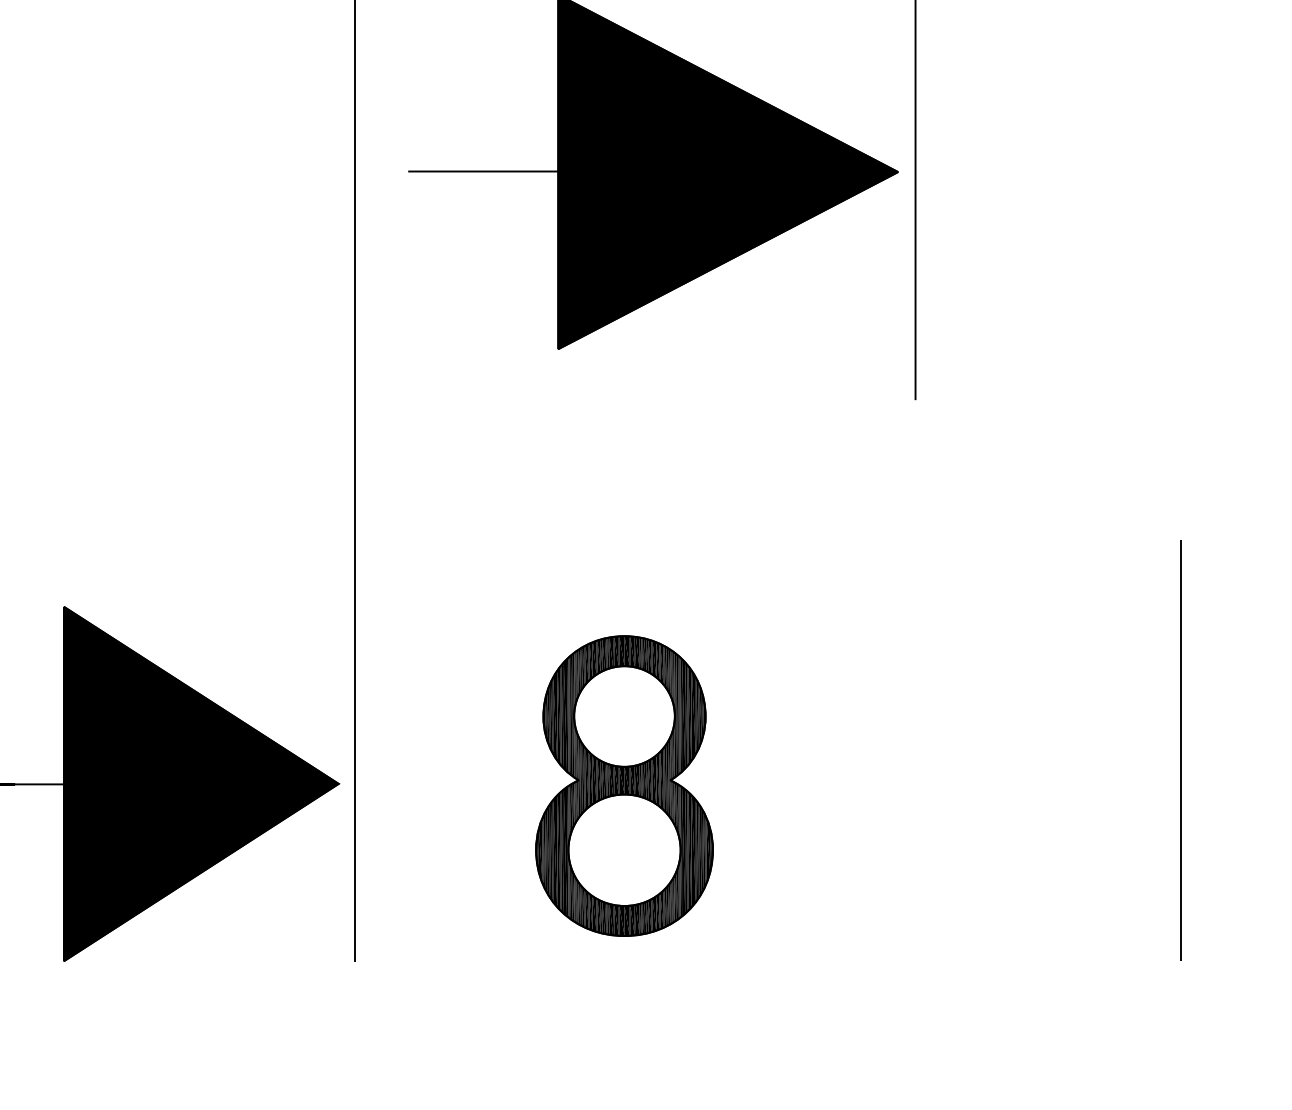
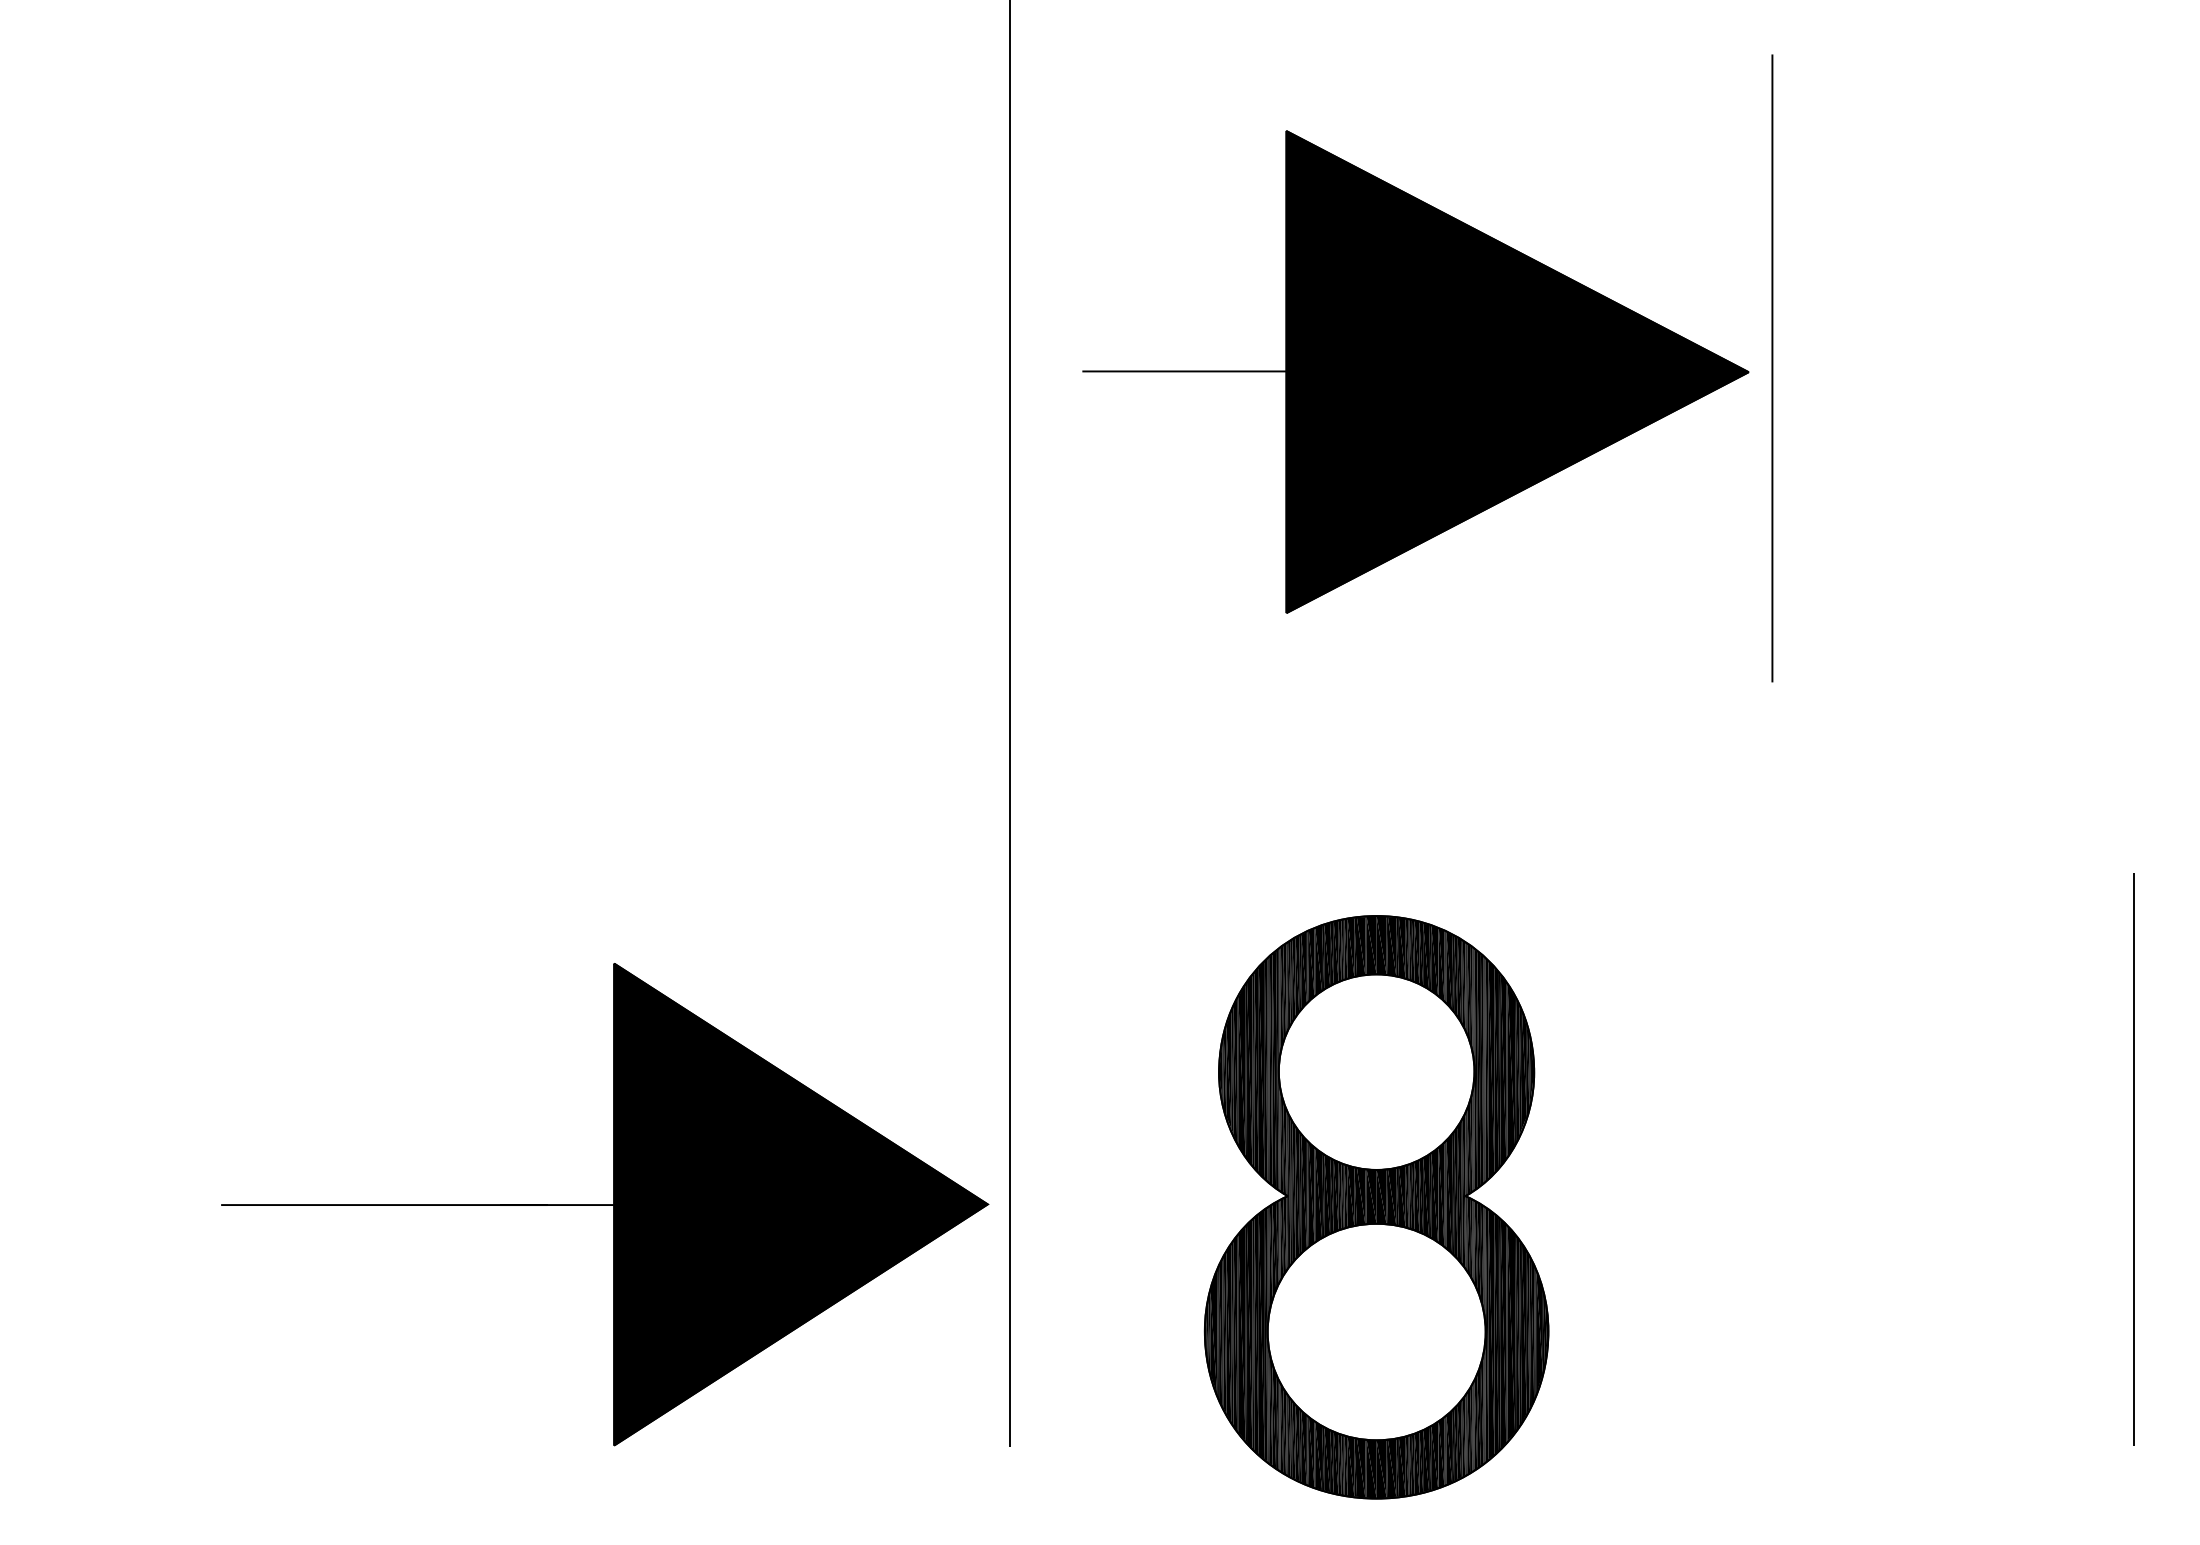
part: (624, 786) -> (1376, 1207), size x1.43

